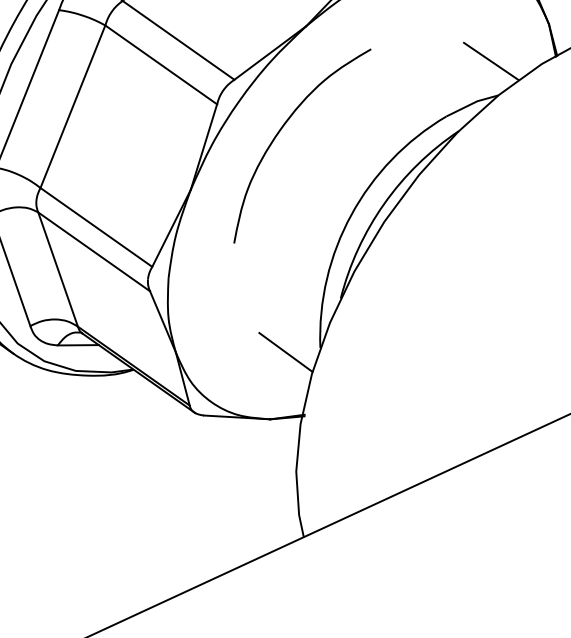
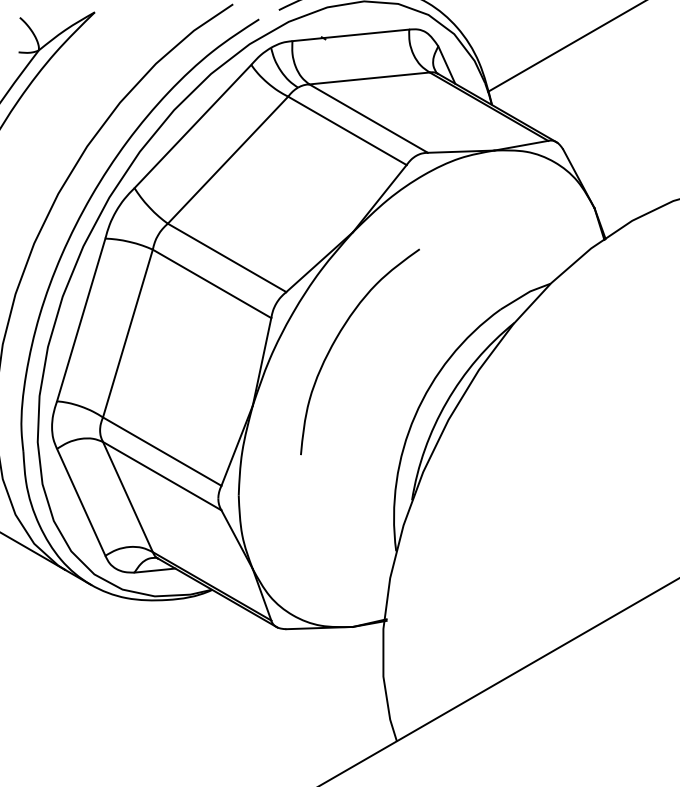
line: (491, 61) -> (540, 250), removed
line: (286, 352) -> (362, 558), removed

